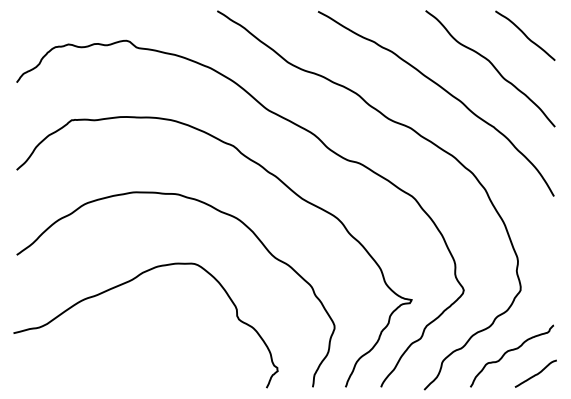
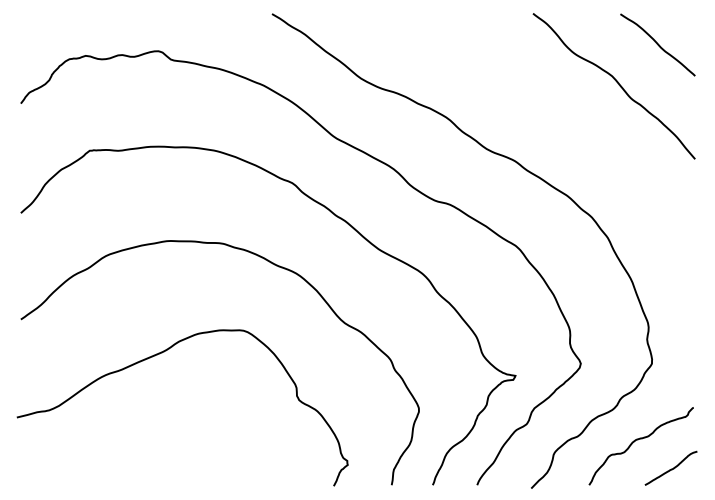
curve: (443, 90) -> (555, 113), removed

